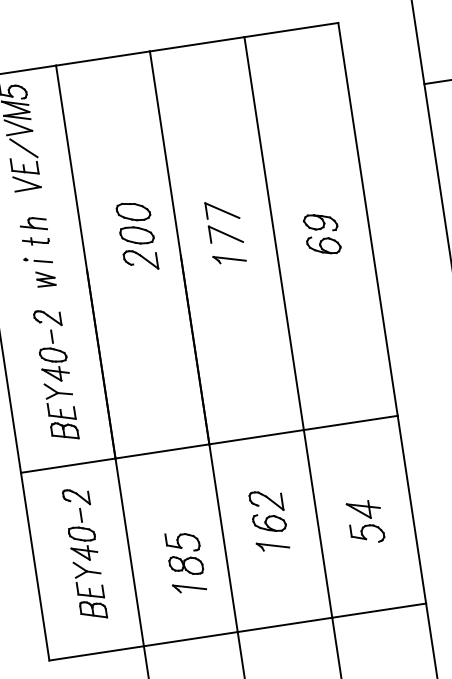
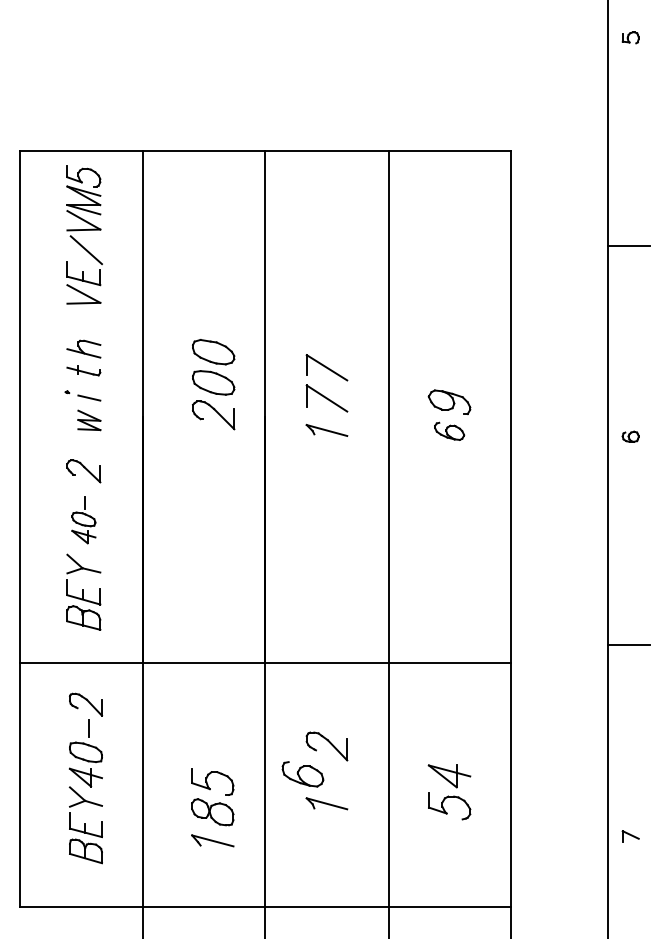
part: (323, 245) -> (449, 431), size x0.7
part: (53, 356) -> (83, 520), size x0.7
part: (269, 523) -> (302, 774), moved

